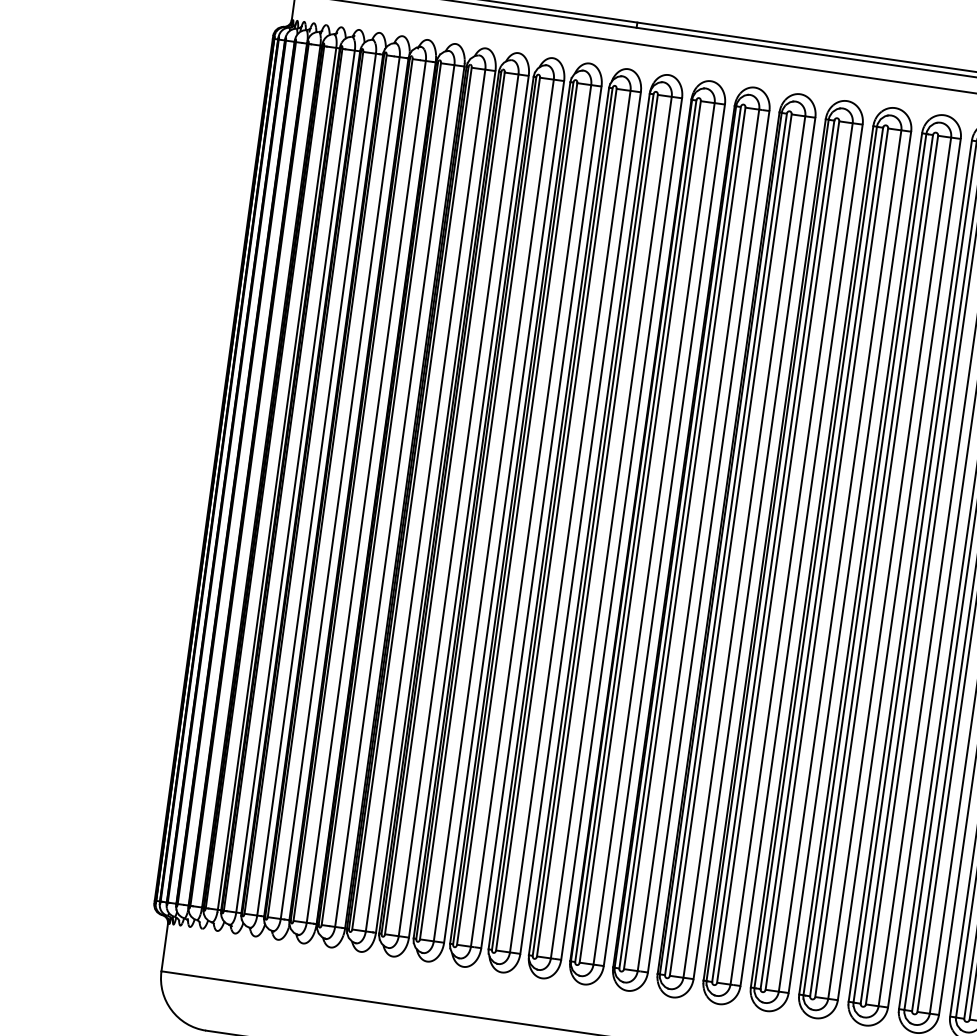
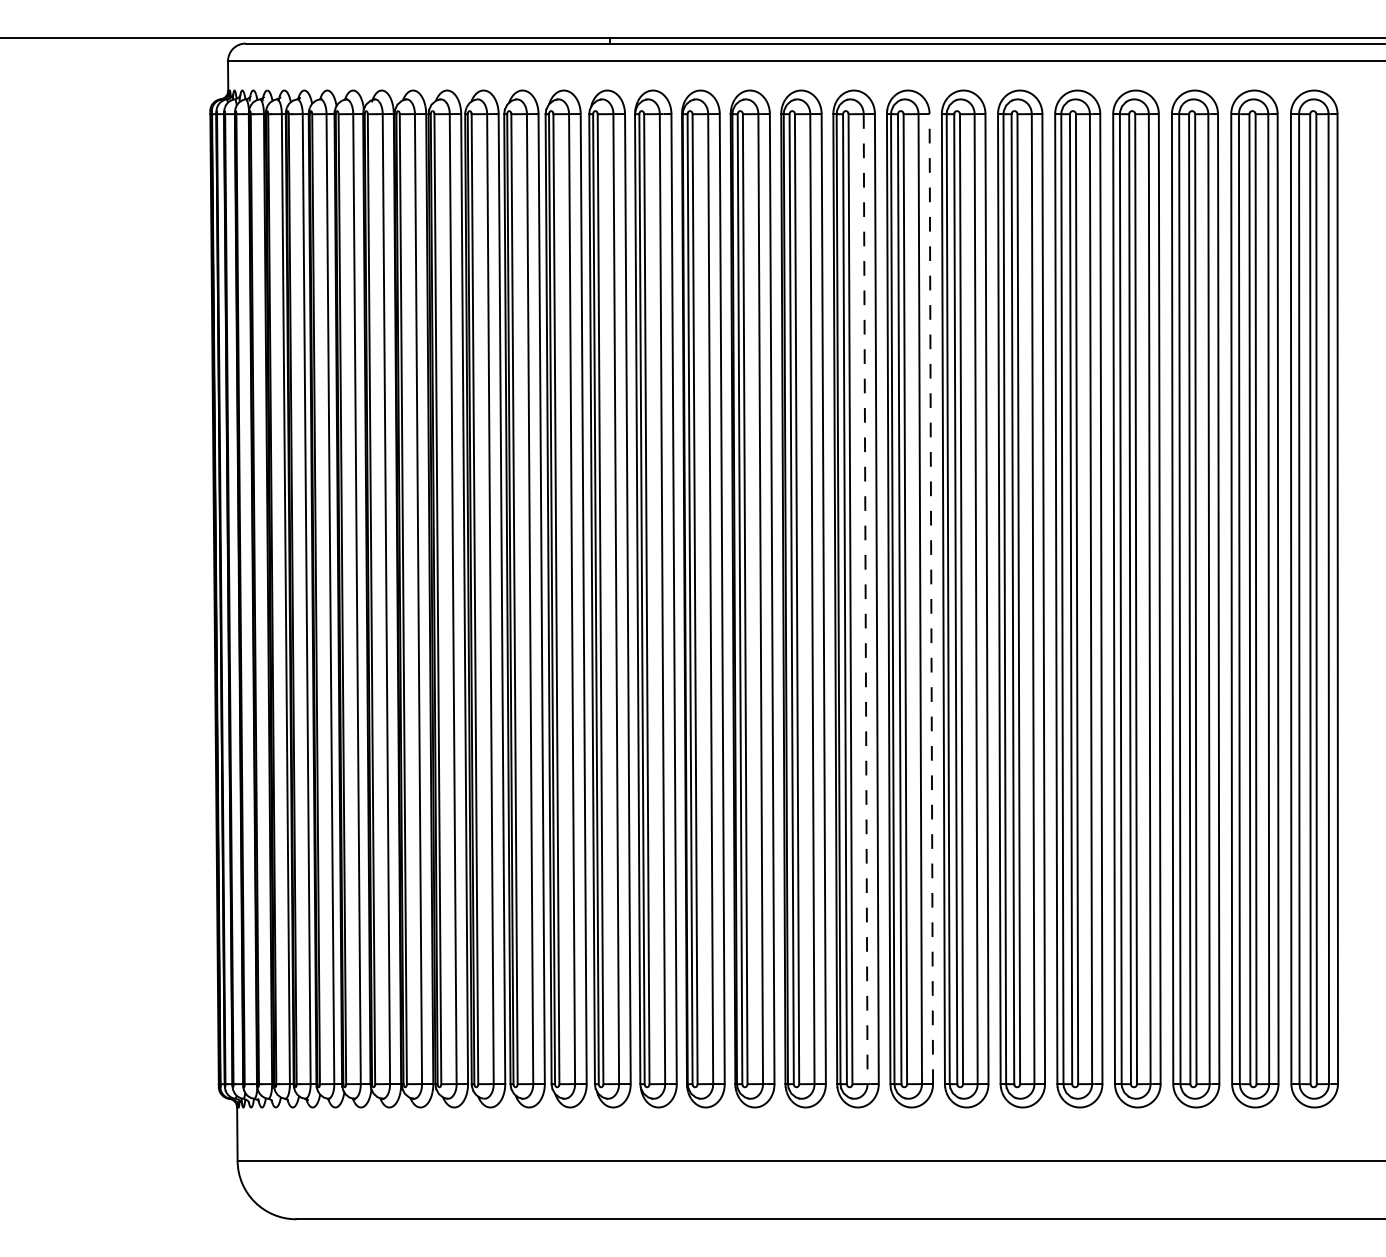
line: (791, 554) -> (865, 599), solid -> dashed
line: (850, 562) -> (931, 599), solid -> dashed

